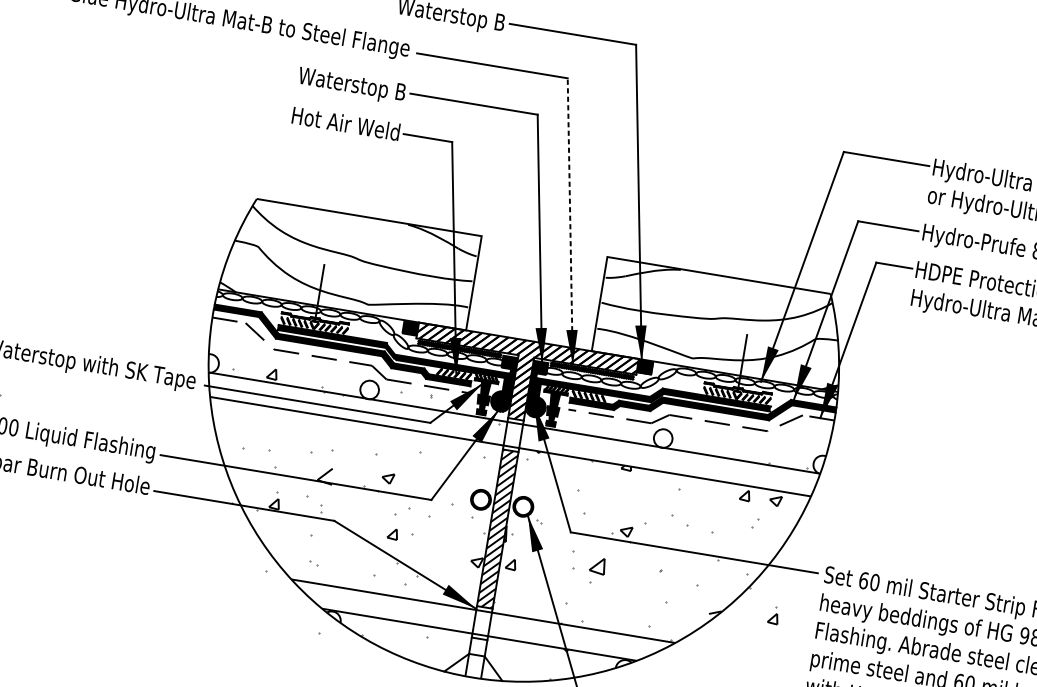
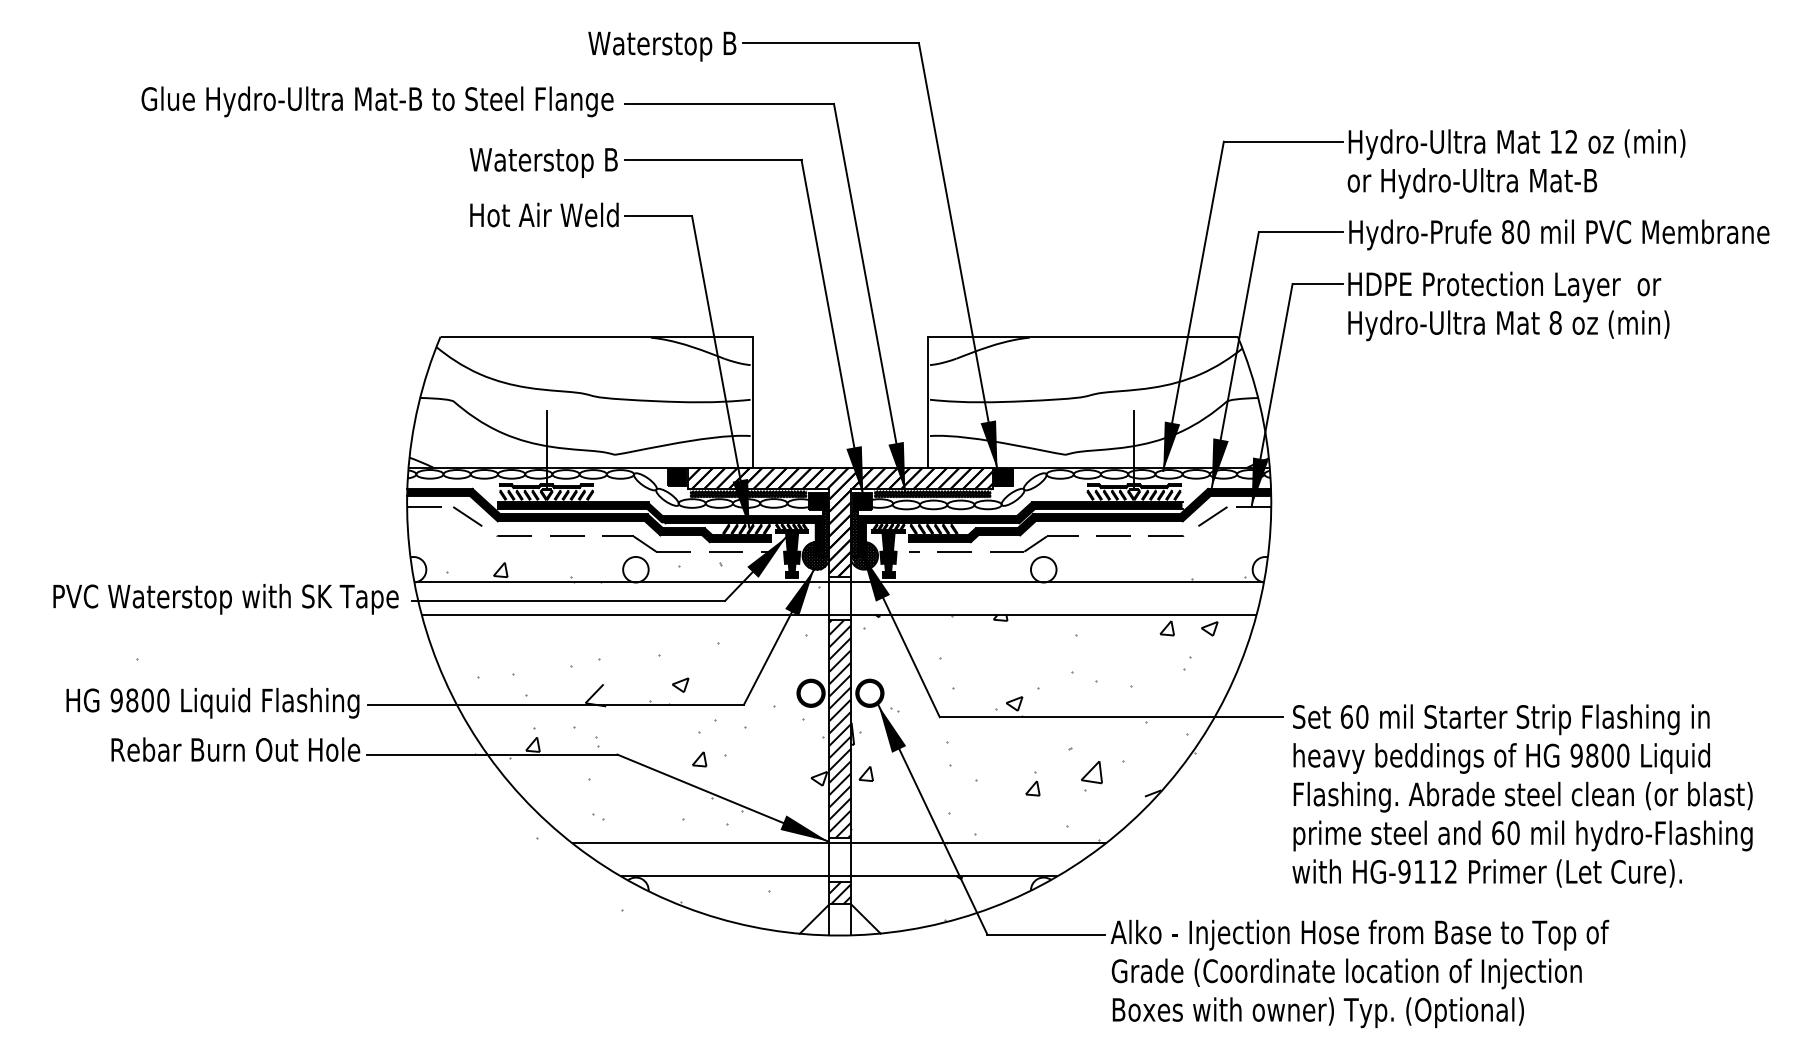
line: (570, 221) -> (869, 297), dashed -> solid
part: (597, 565) -> (1091, 772), moved
part: (773, 614) -> (1032, 783), moved
hatch: (478, 646) -> (840, 892), added

